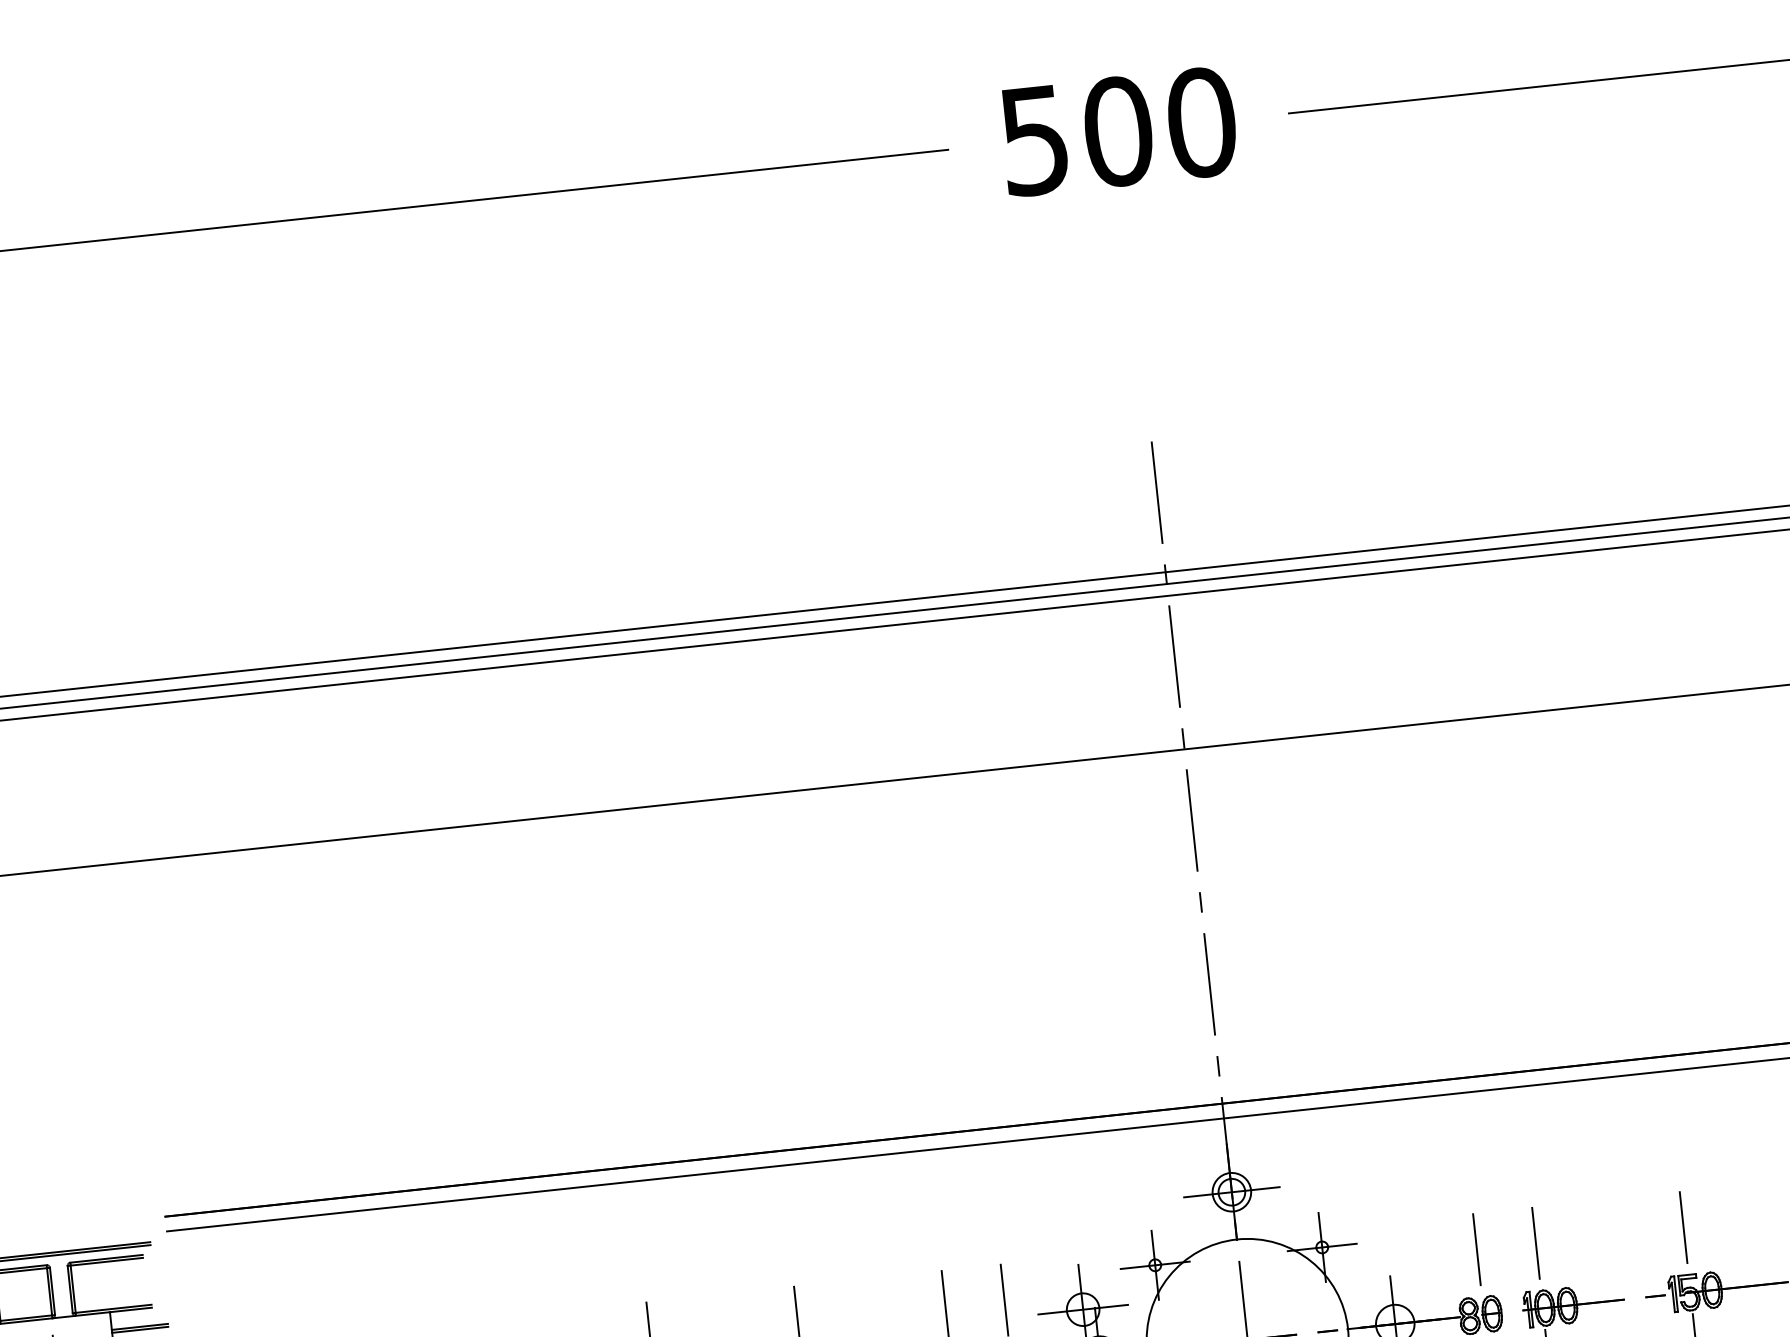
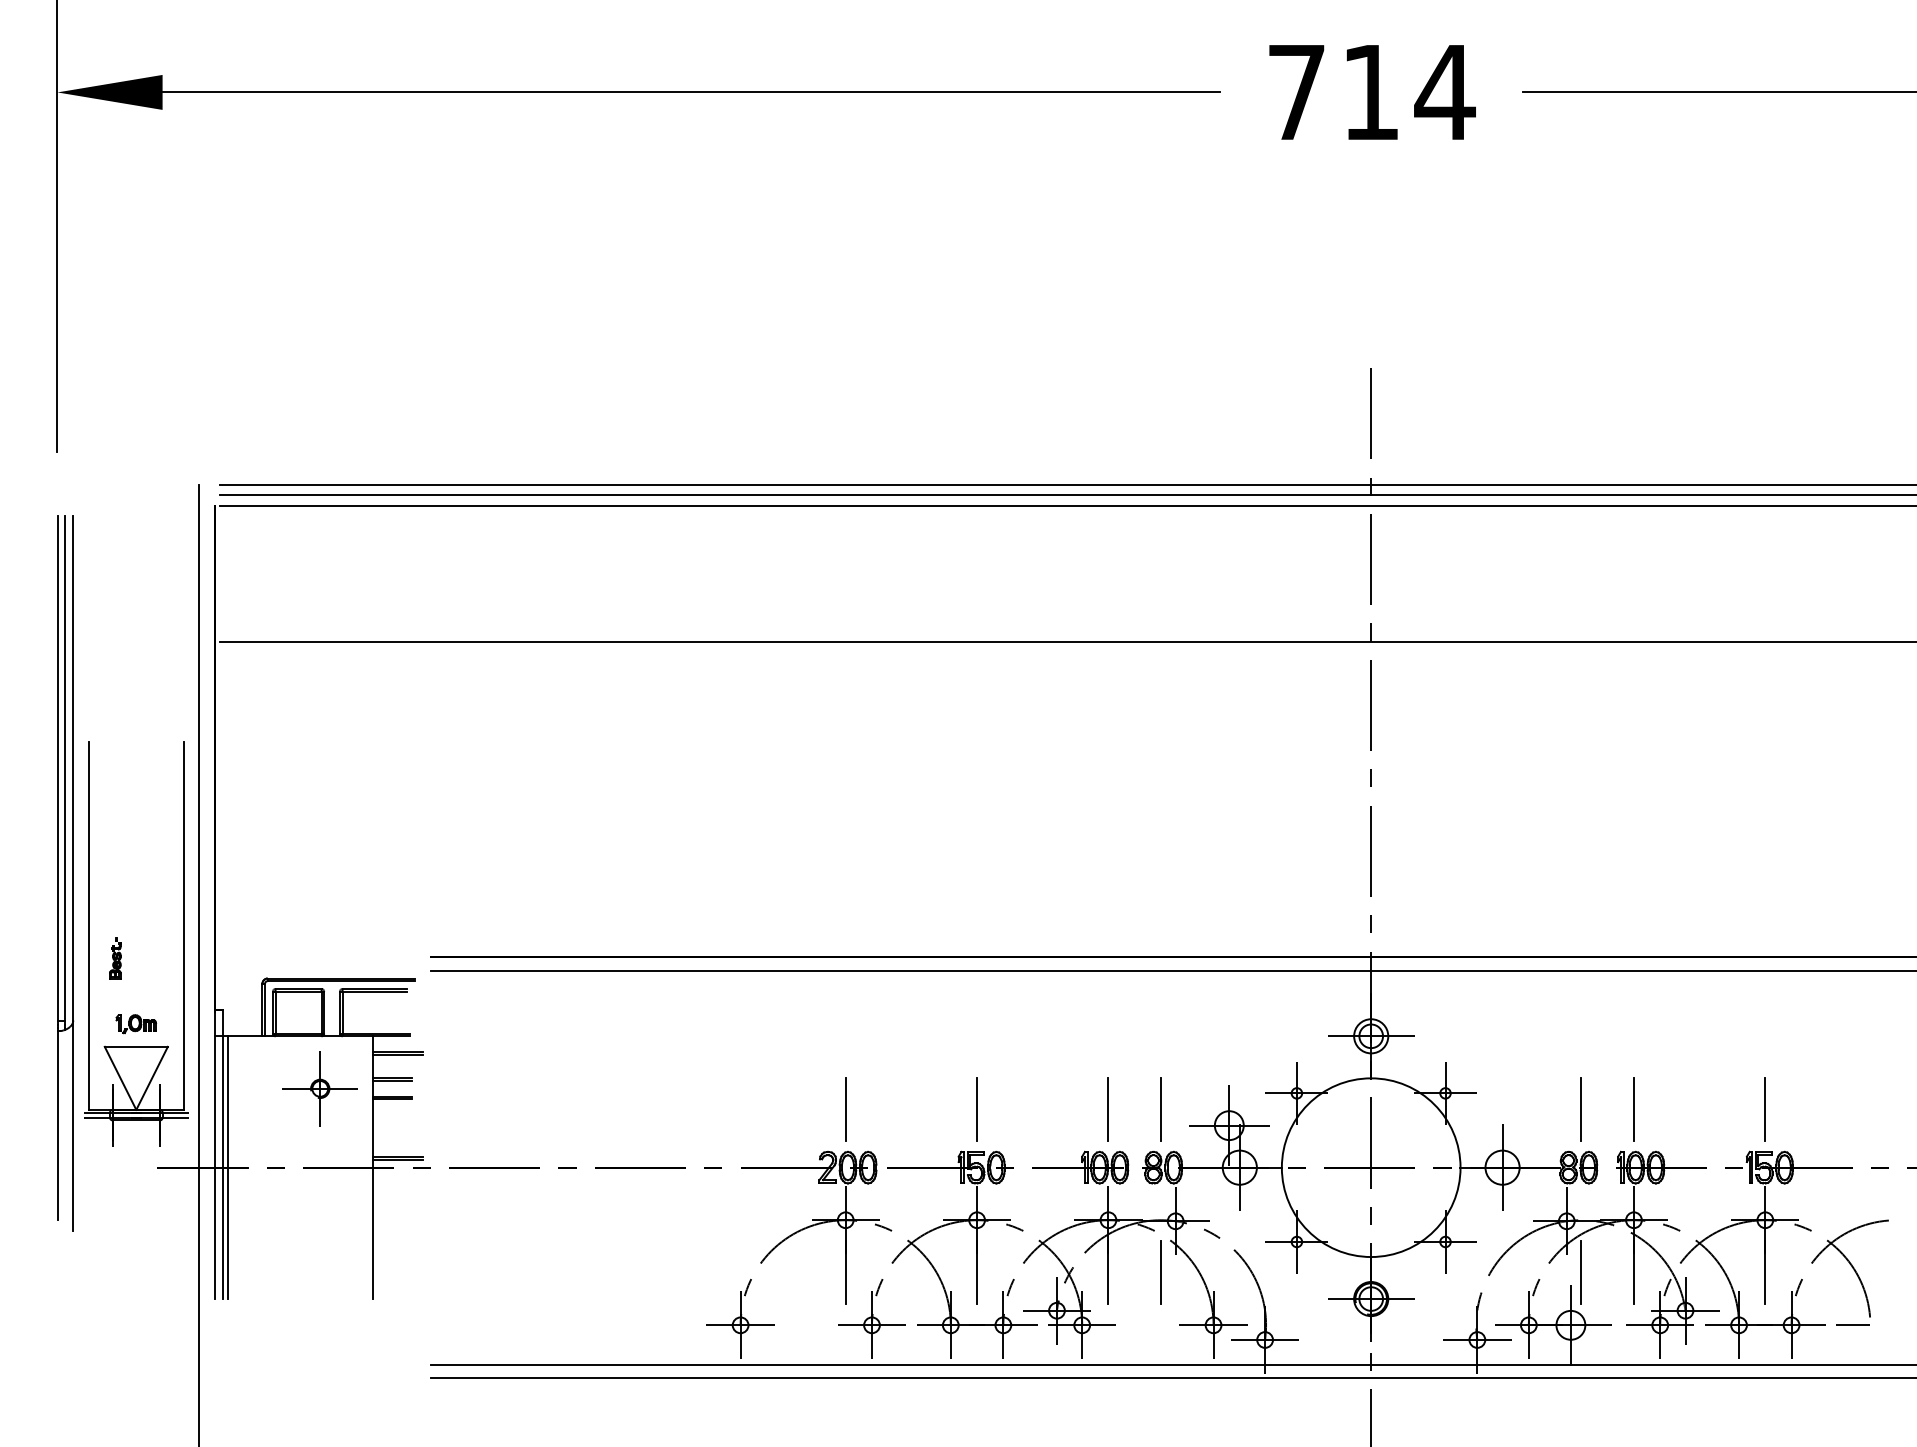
text: (1118, 131) -> (1371, 92), 500 -> 714

